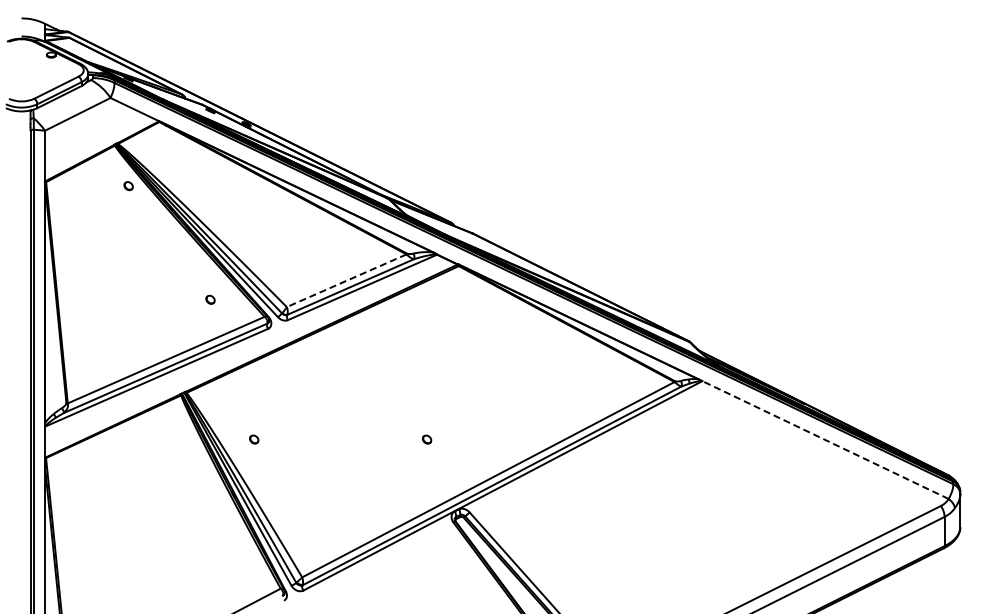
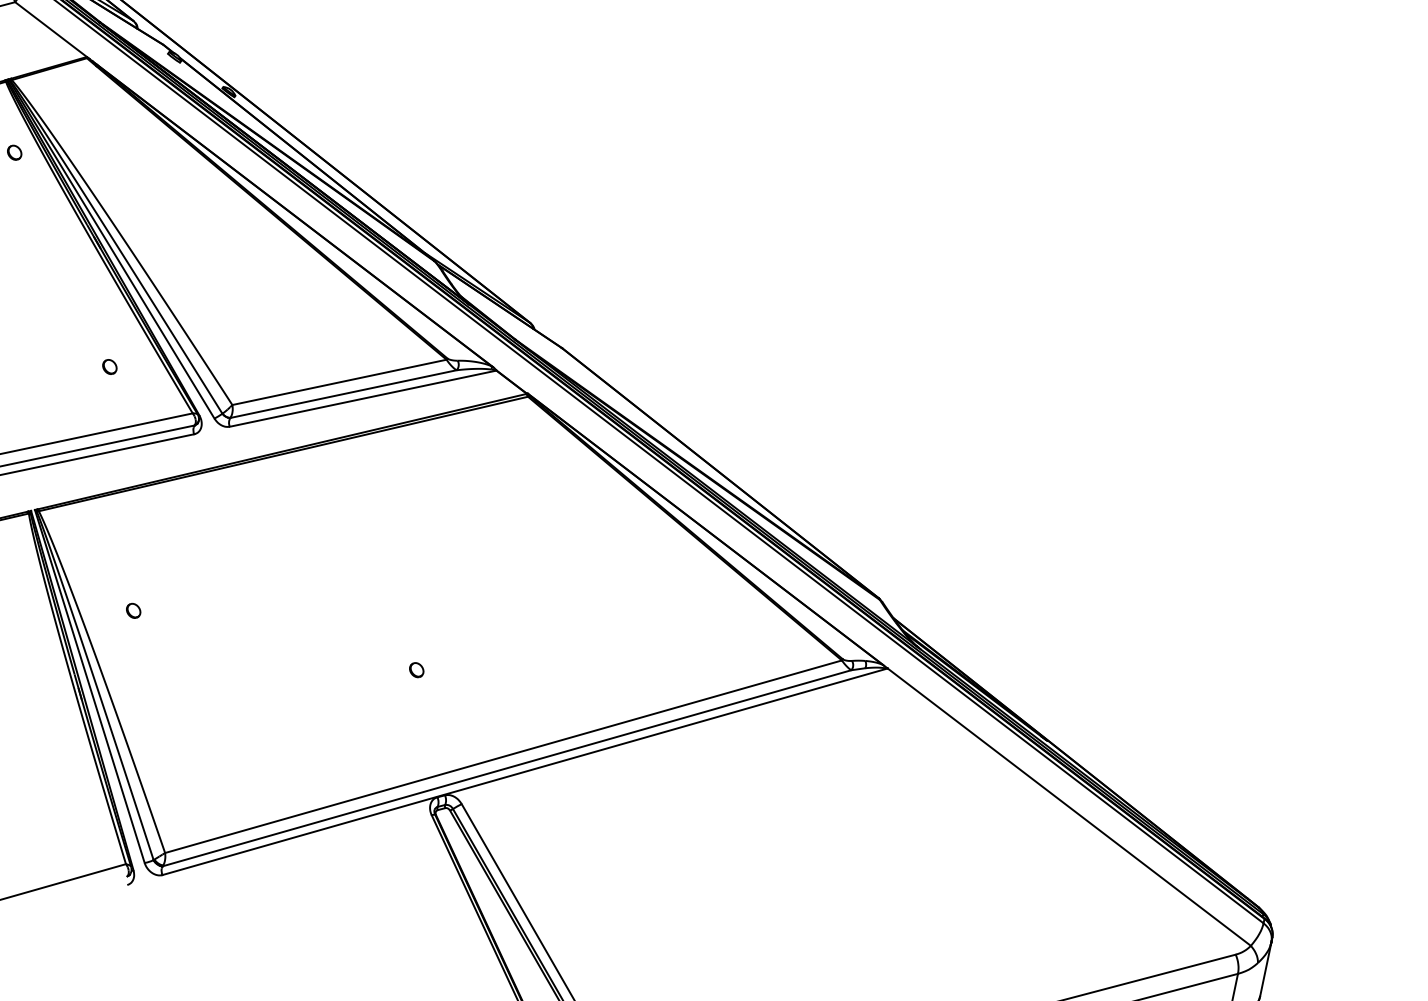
line: (346, 280) -> (339, 381), dashed -> solid
line: (825, 440) -> (1069, 807), dashed -> solid

